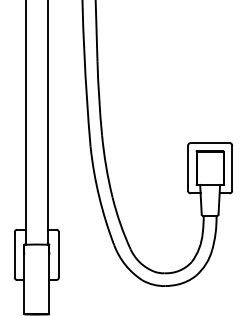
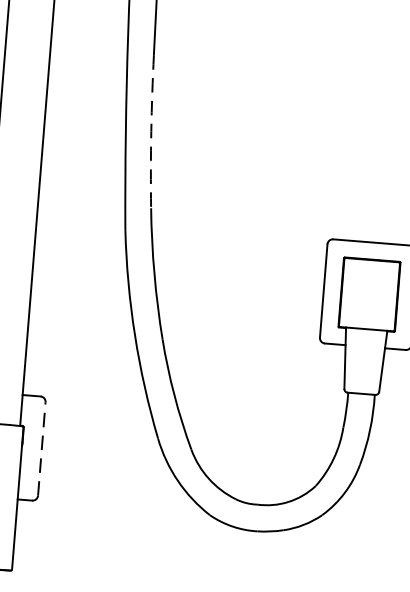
arc: (99, 98) -> (151, 131), solid -> dashed
line: (58, 254) -> (40, 448), solid -> dashed

